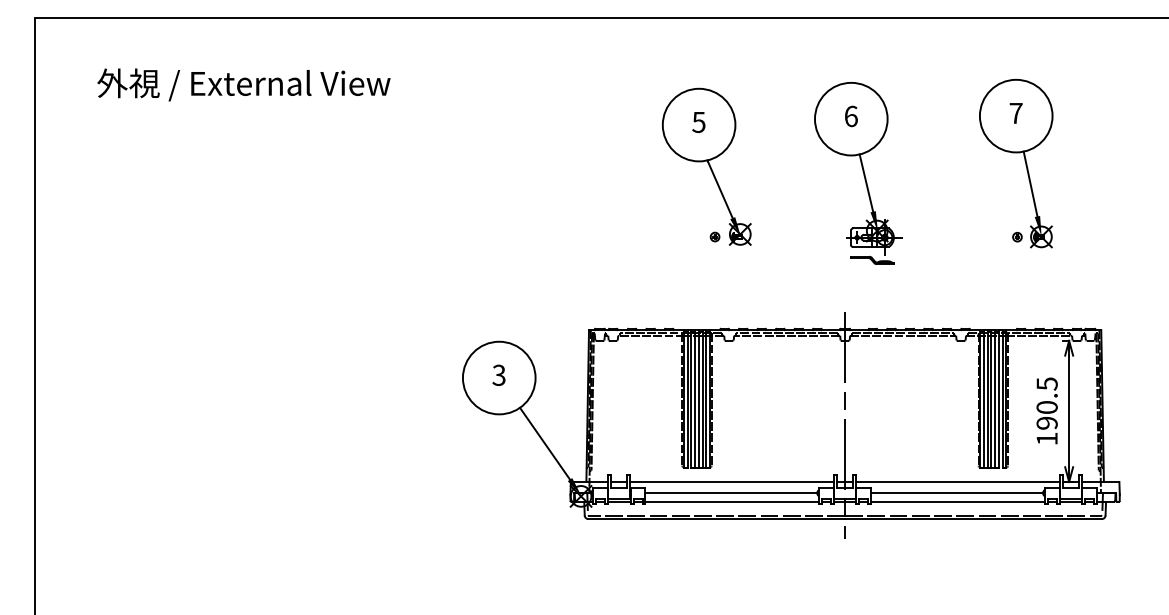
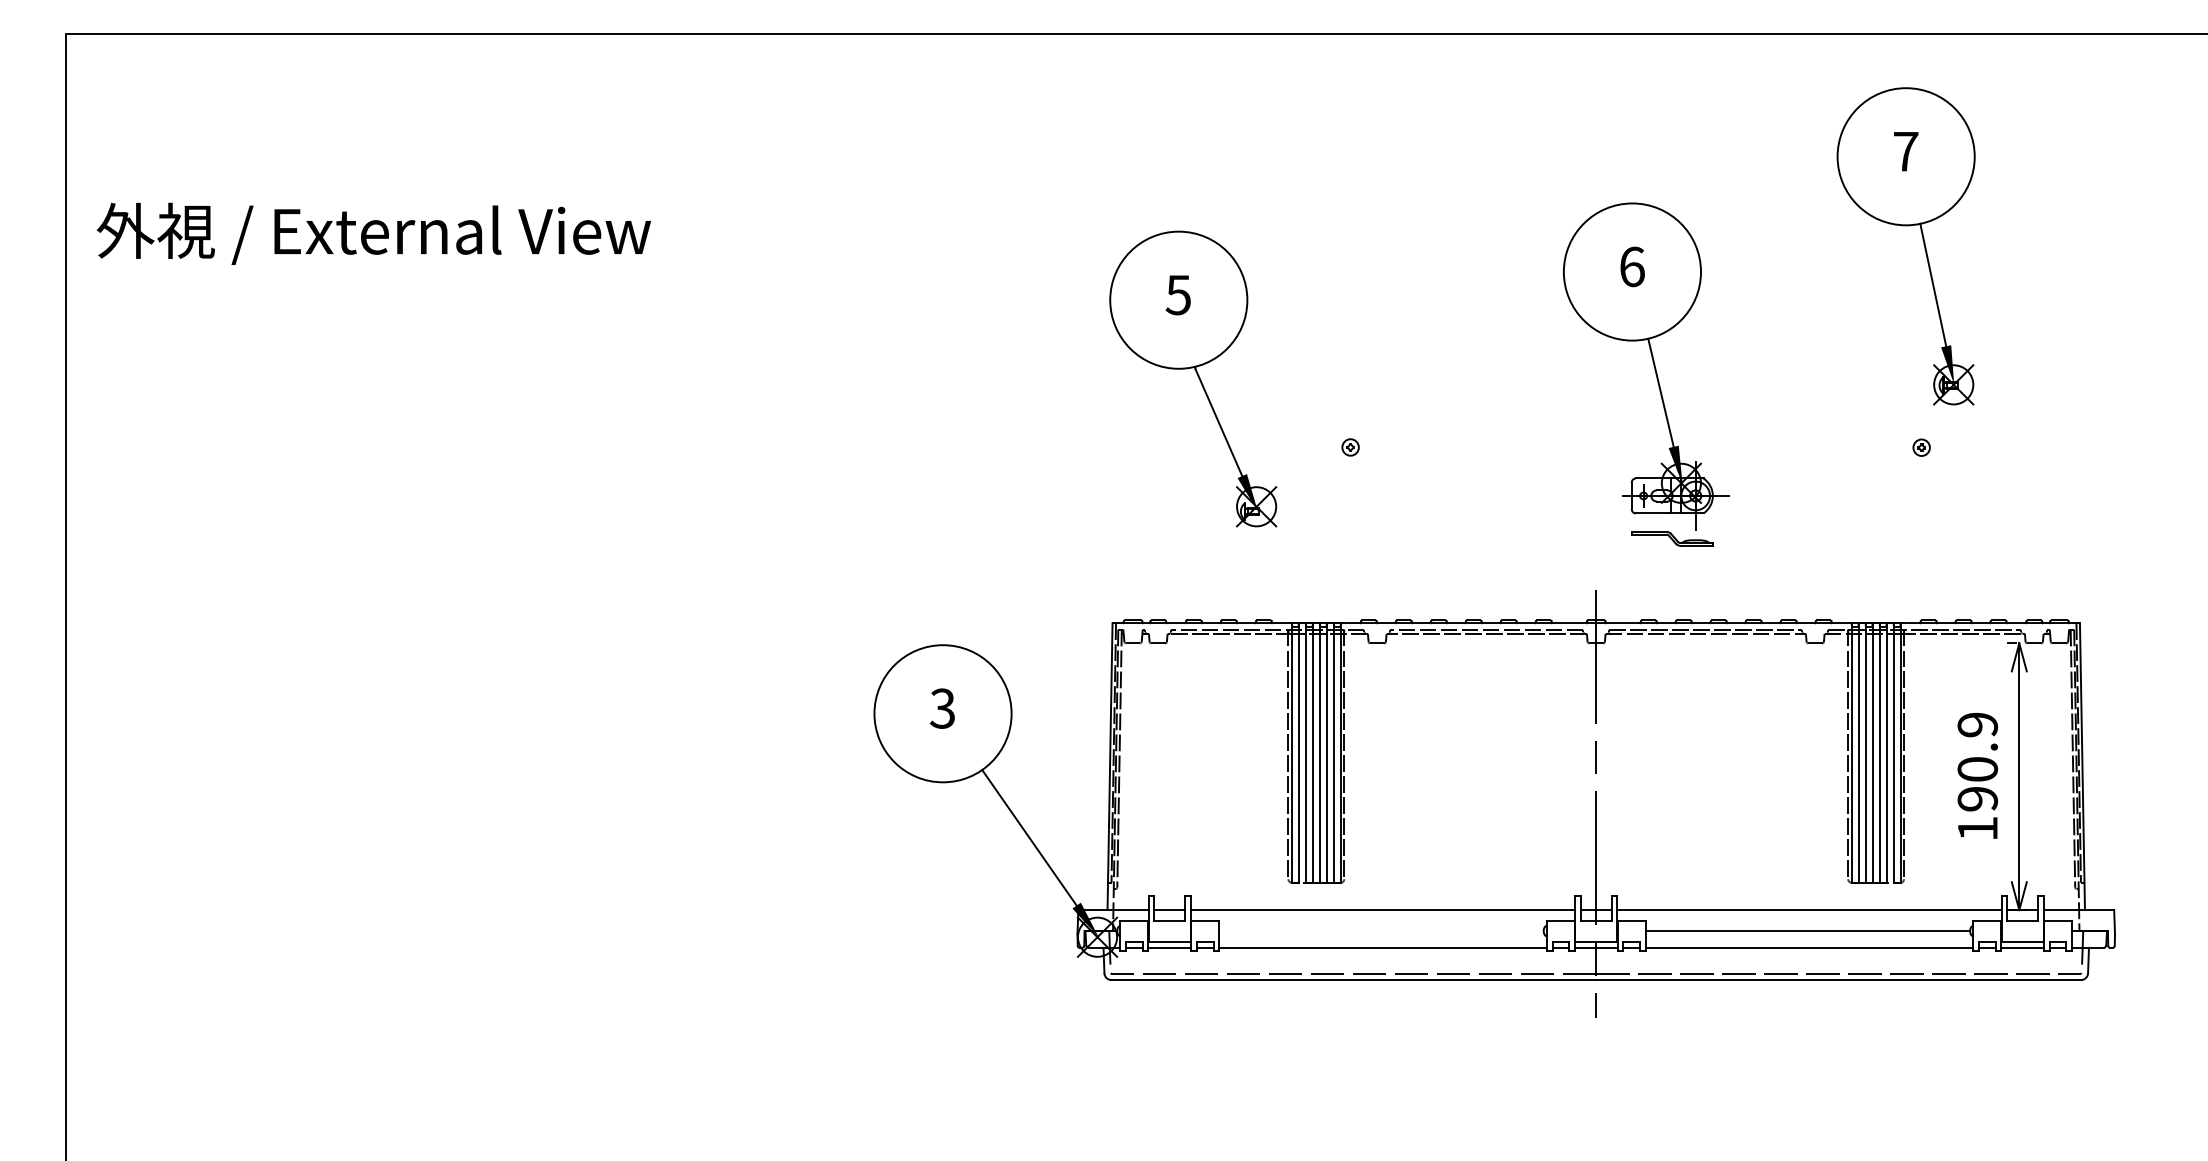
text: (243, 84) -> (373, 232), moved
part: (1024, 161) -> (1921, 242), moved
part: (706, 166) -> (1192, 378), moved
part: (858, 173) -> (1646, 374), moved
text: (1046, 383) -> (1976, 724), 190.5 -> 190.9
line: (731, 493) -> (1381, 931), removed

